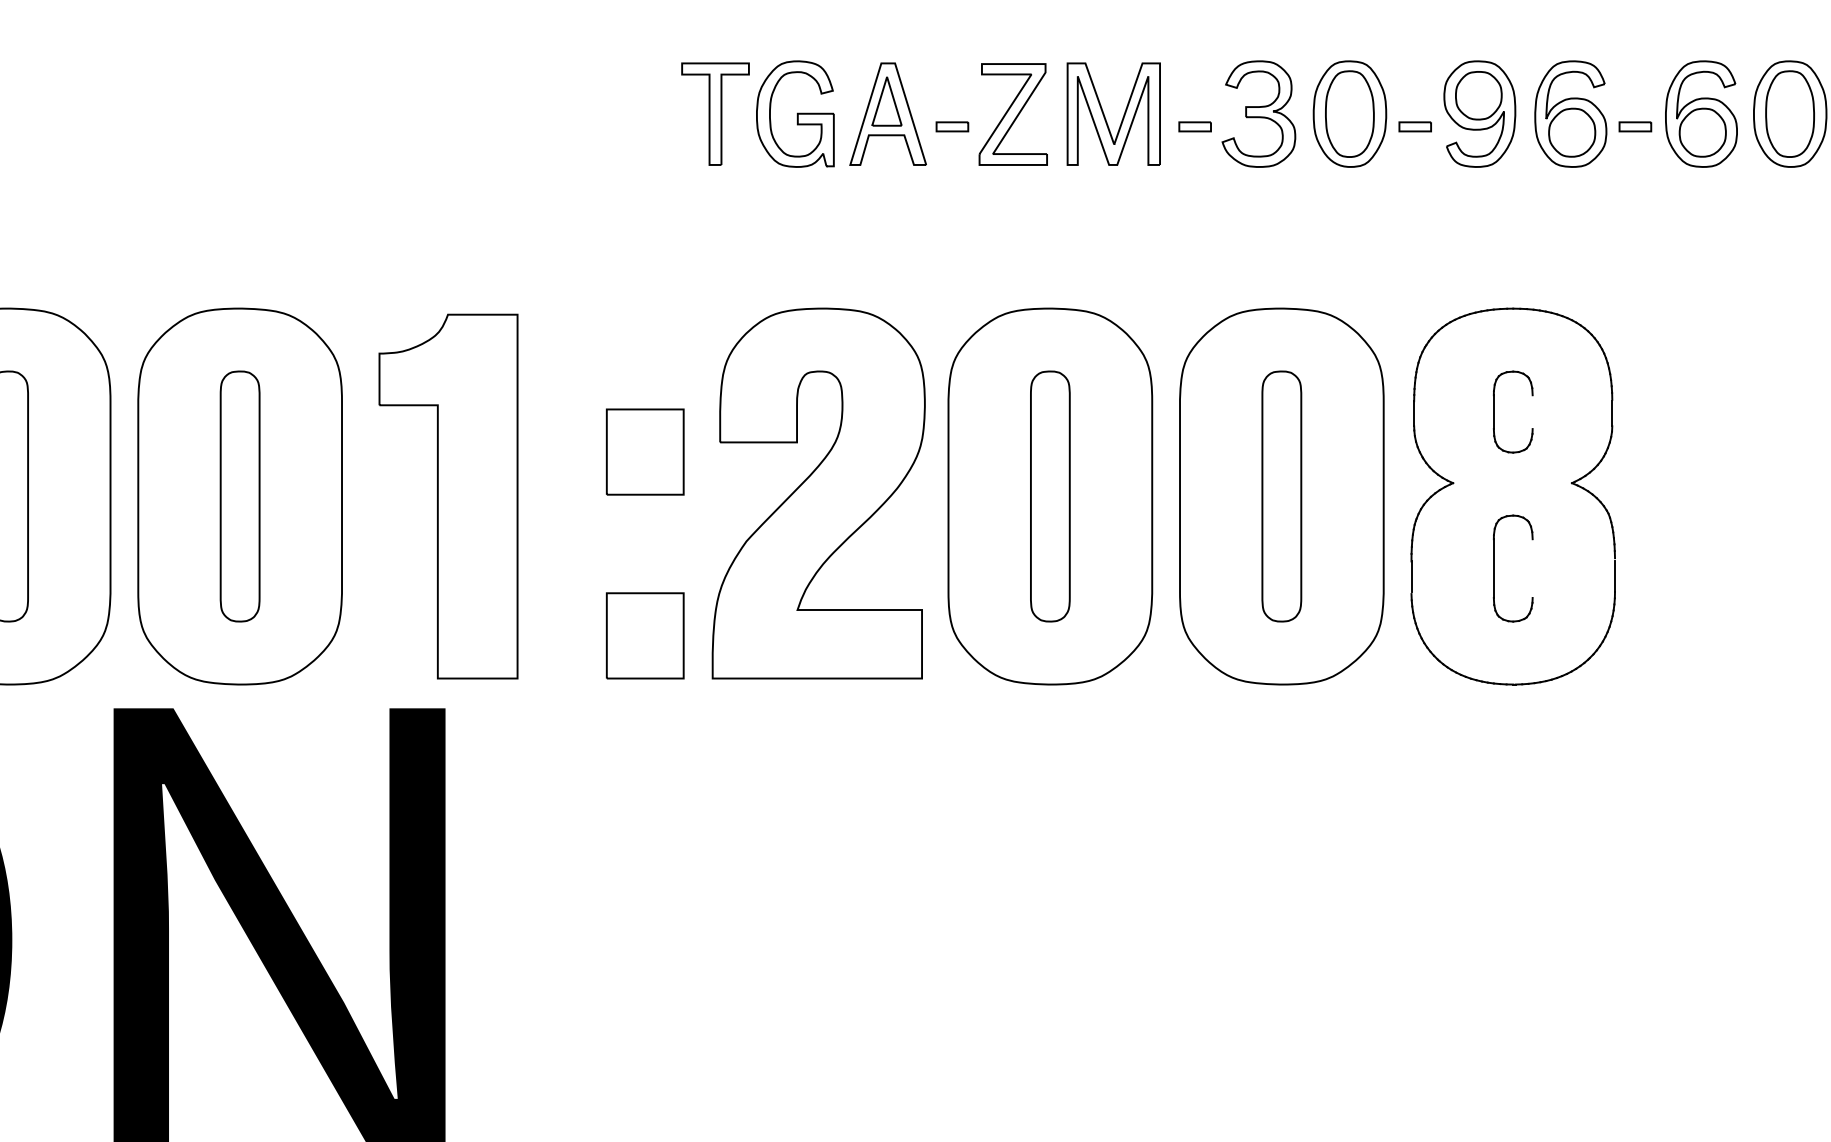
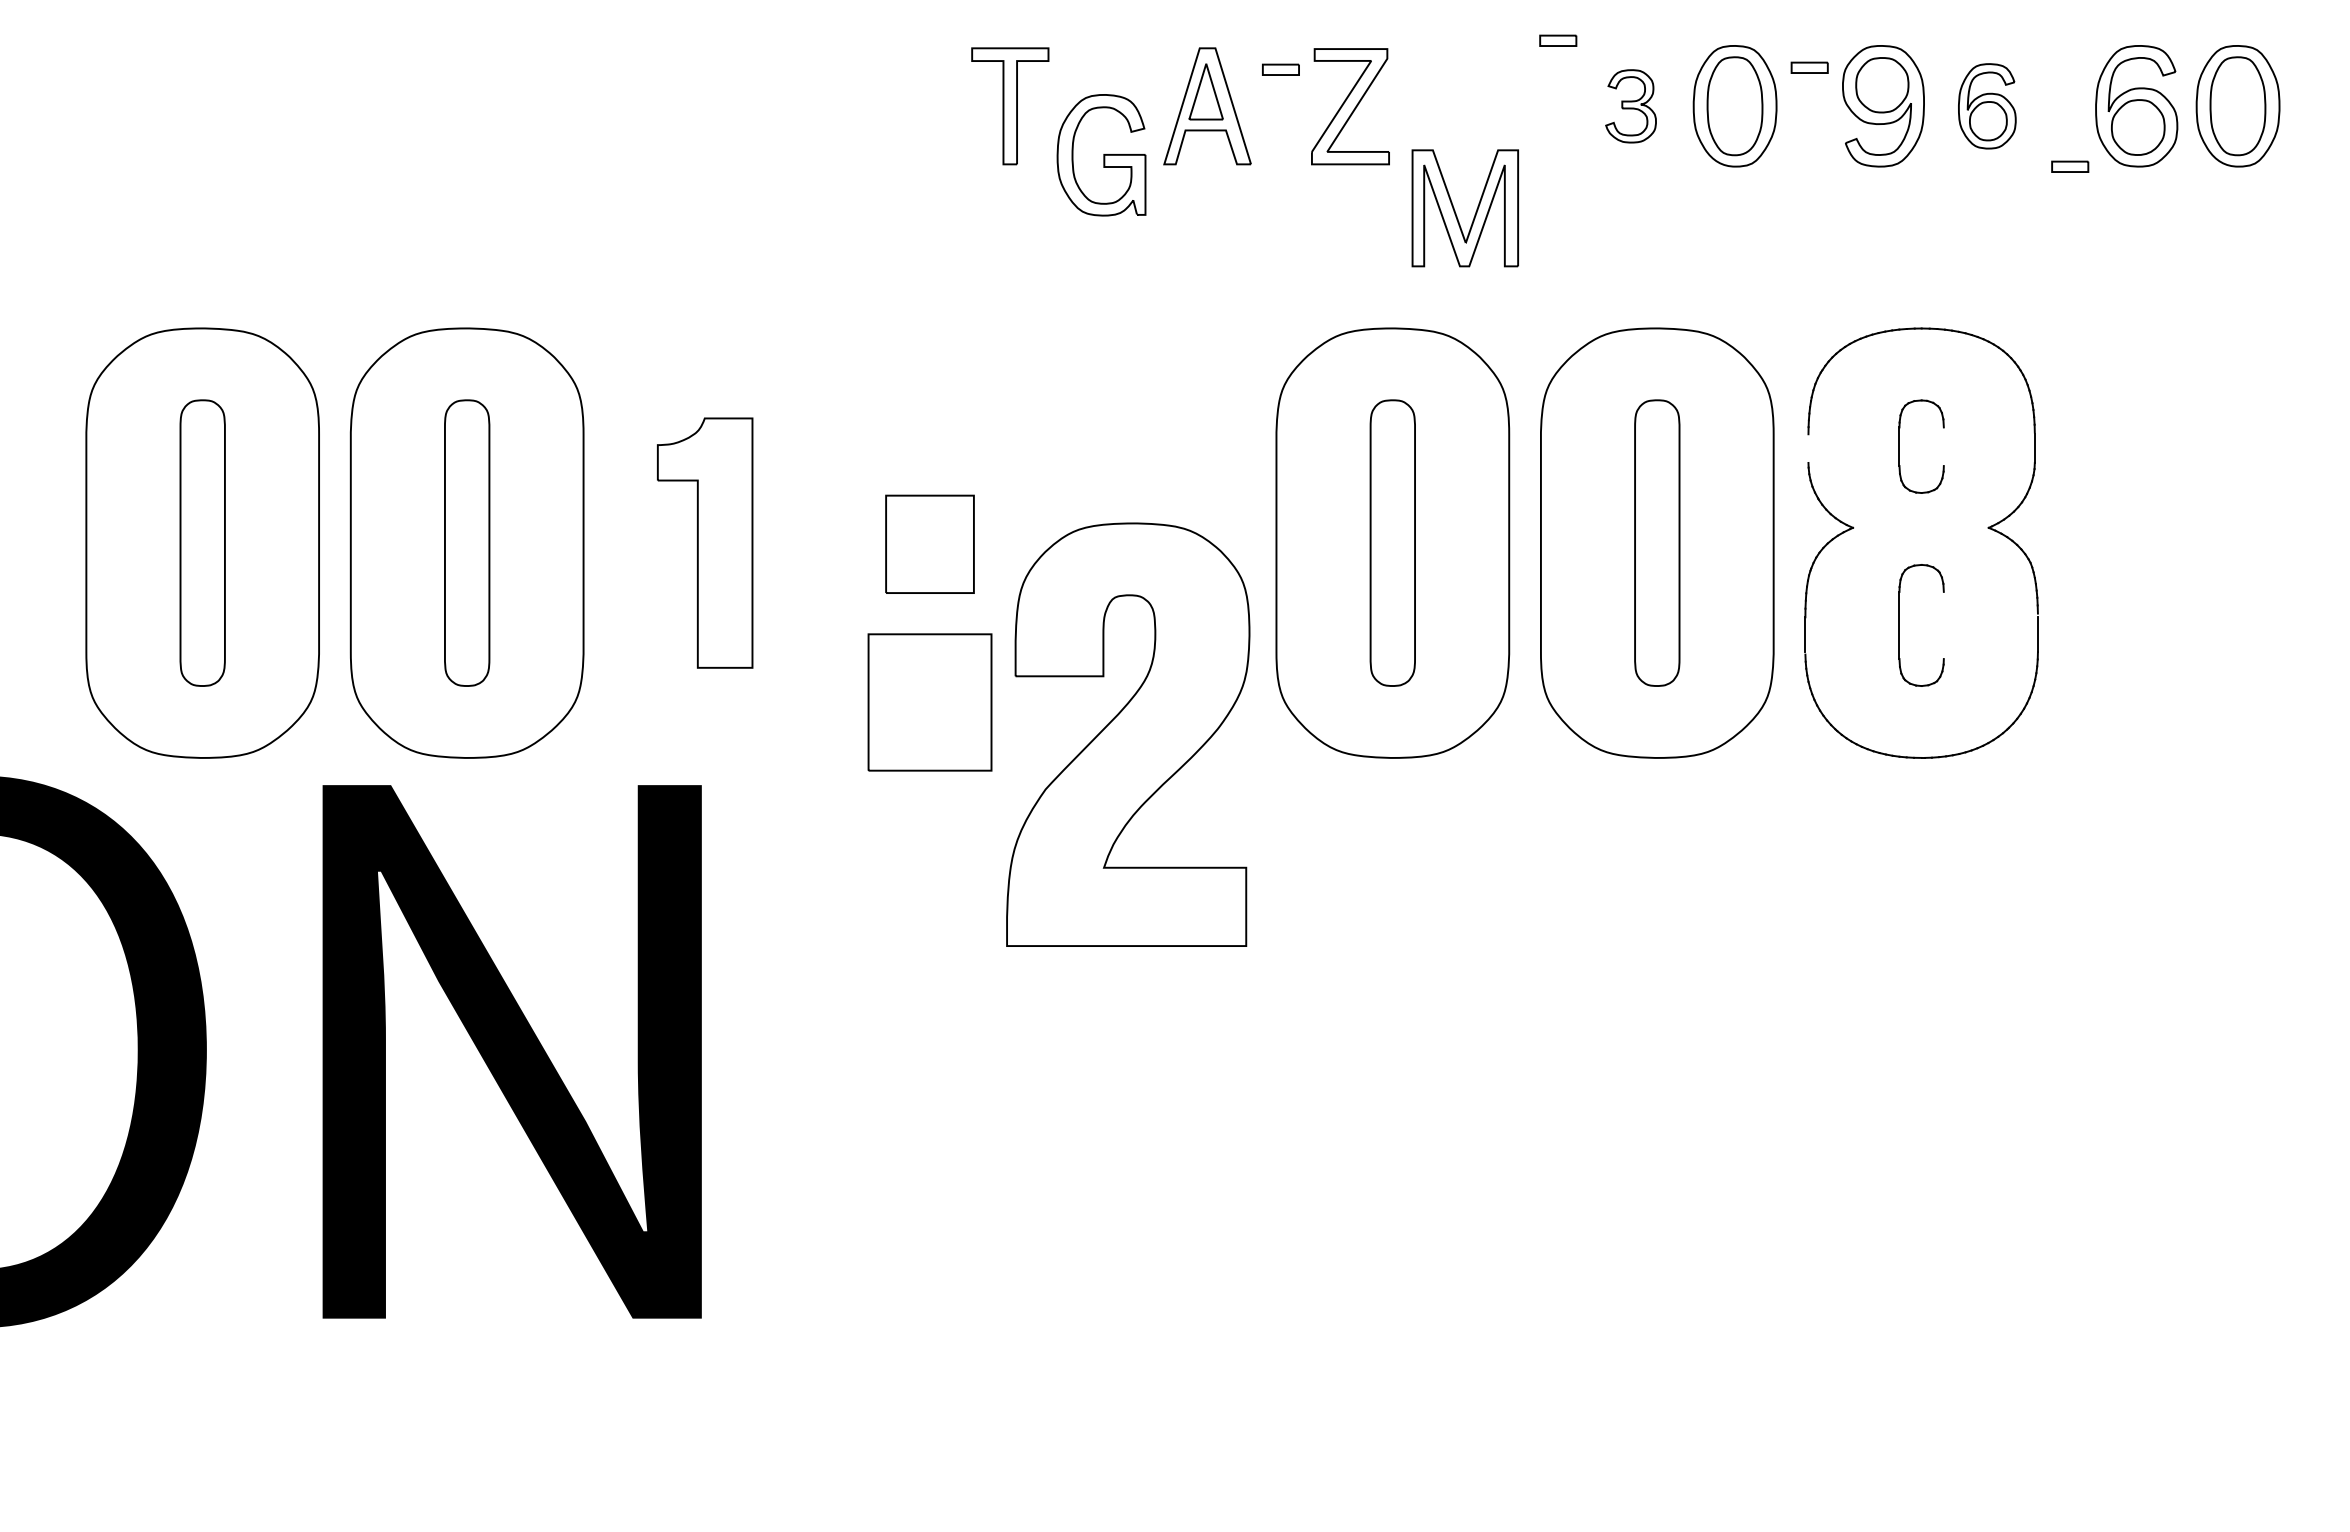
part: (795, 114) -> (1101, 155), moved
part: (1258, 114) -> (1630, 106), size x0.6
part: (1569, 114) -> (1986, 106), size x0.7
part: (1105, 116) -> (1455, 210), moved
part: (952, 126) -> (1280, 69), moved
part: (1195, 126) -> (1558, 40), moved
part: (1415, 126) -> (1809, 67), moved
part: (1635, 126) -> (2070, 166), moved
line: (1414, 413) -> (1808, 448), removed
part: (644, 451) -> (929, 543), moved
part: (818, 493) -> (1128, 734), moved
part: (447, 495) -> (704, 542), size x0.6
part: (644, 635) -> (929, 701), size x1.4

